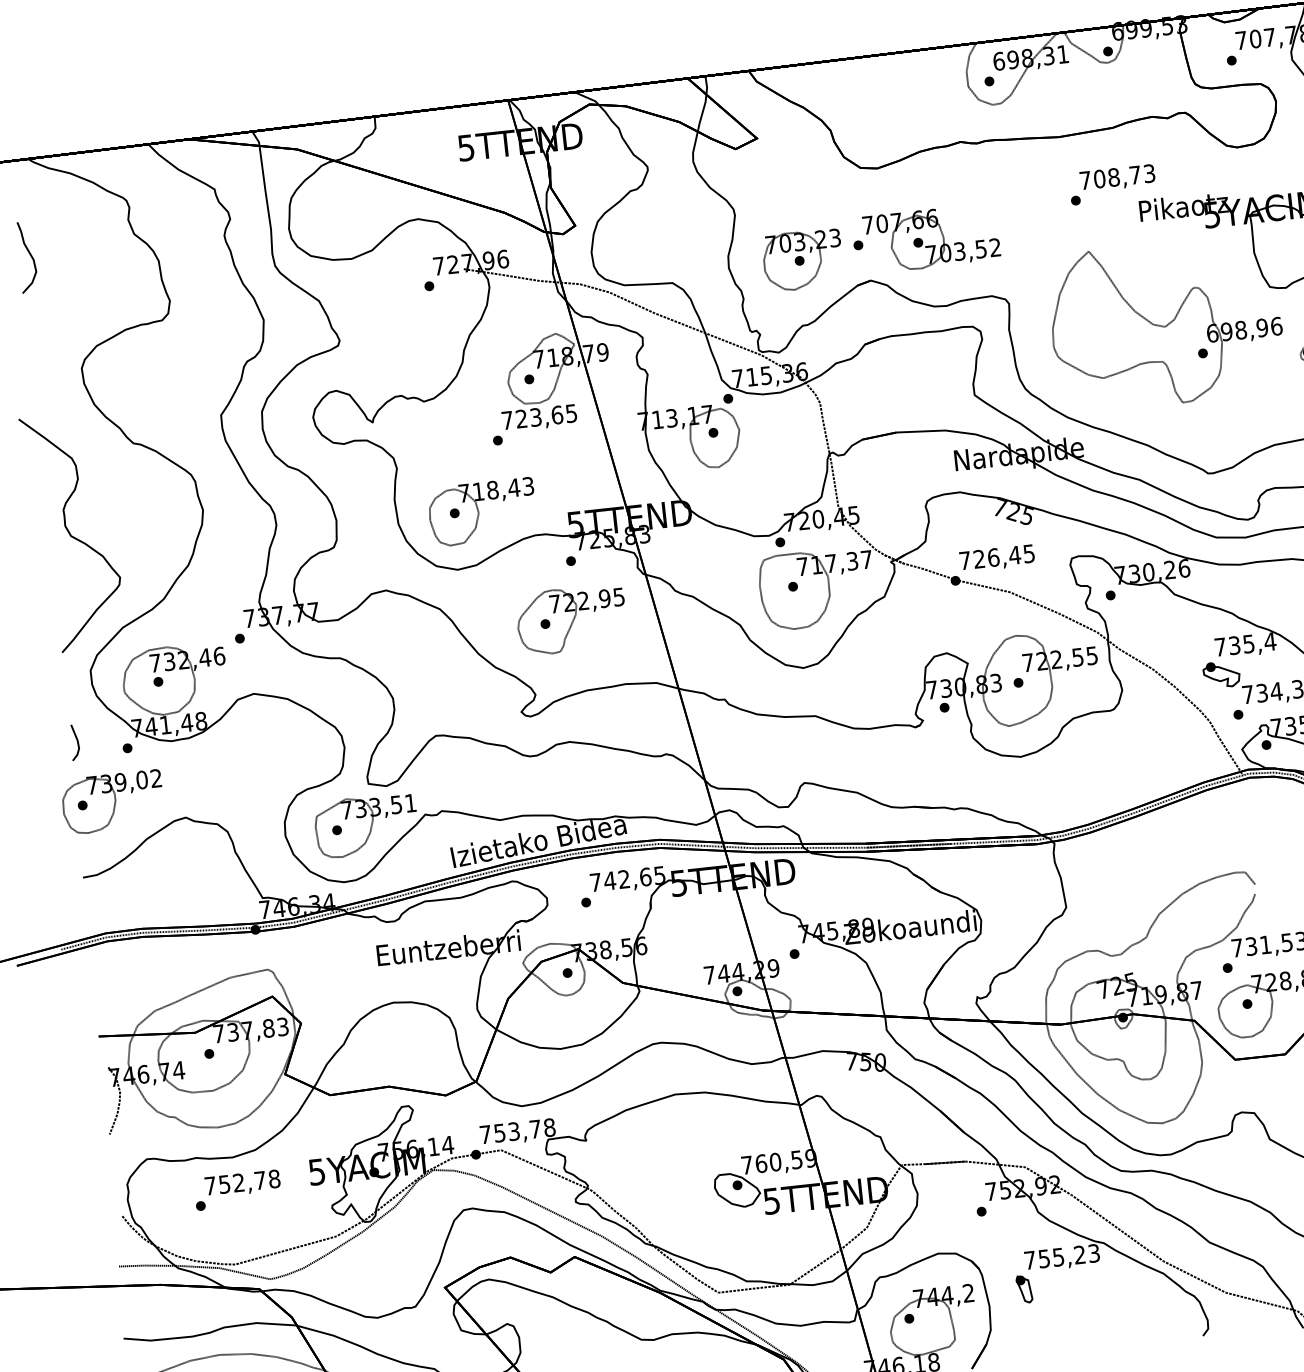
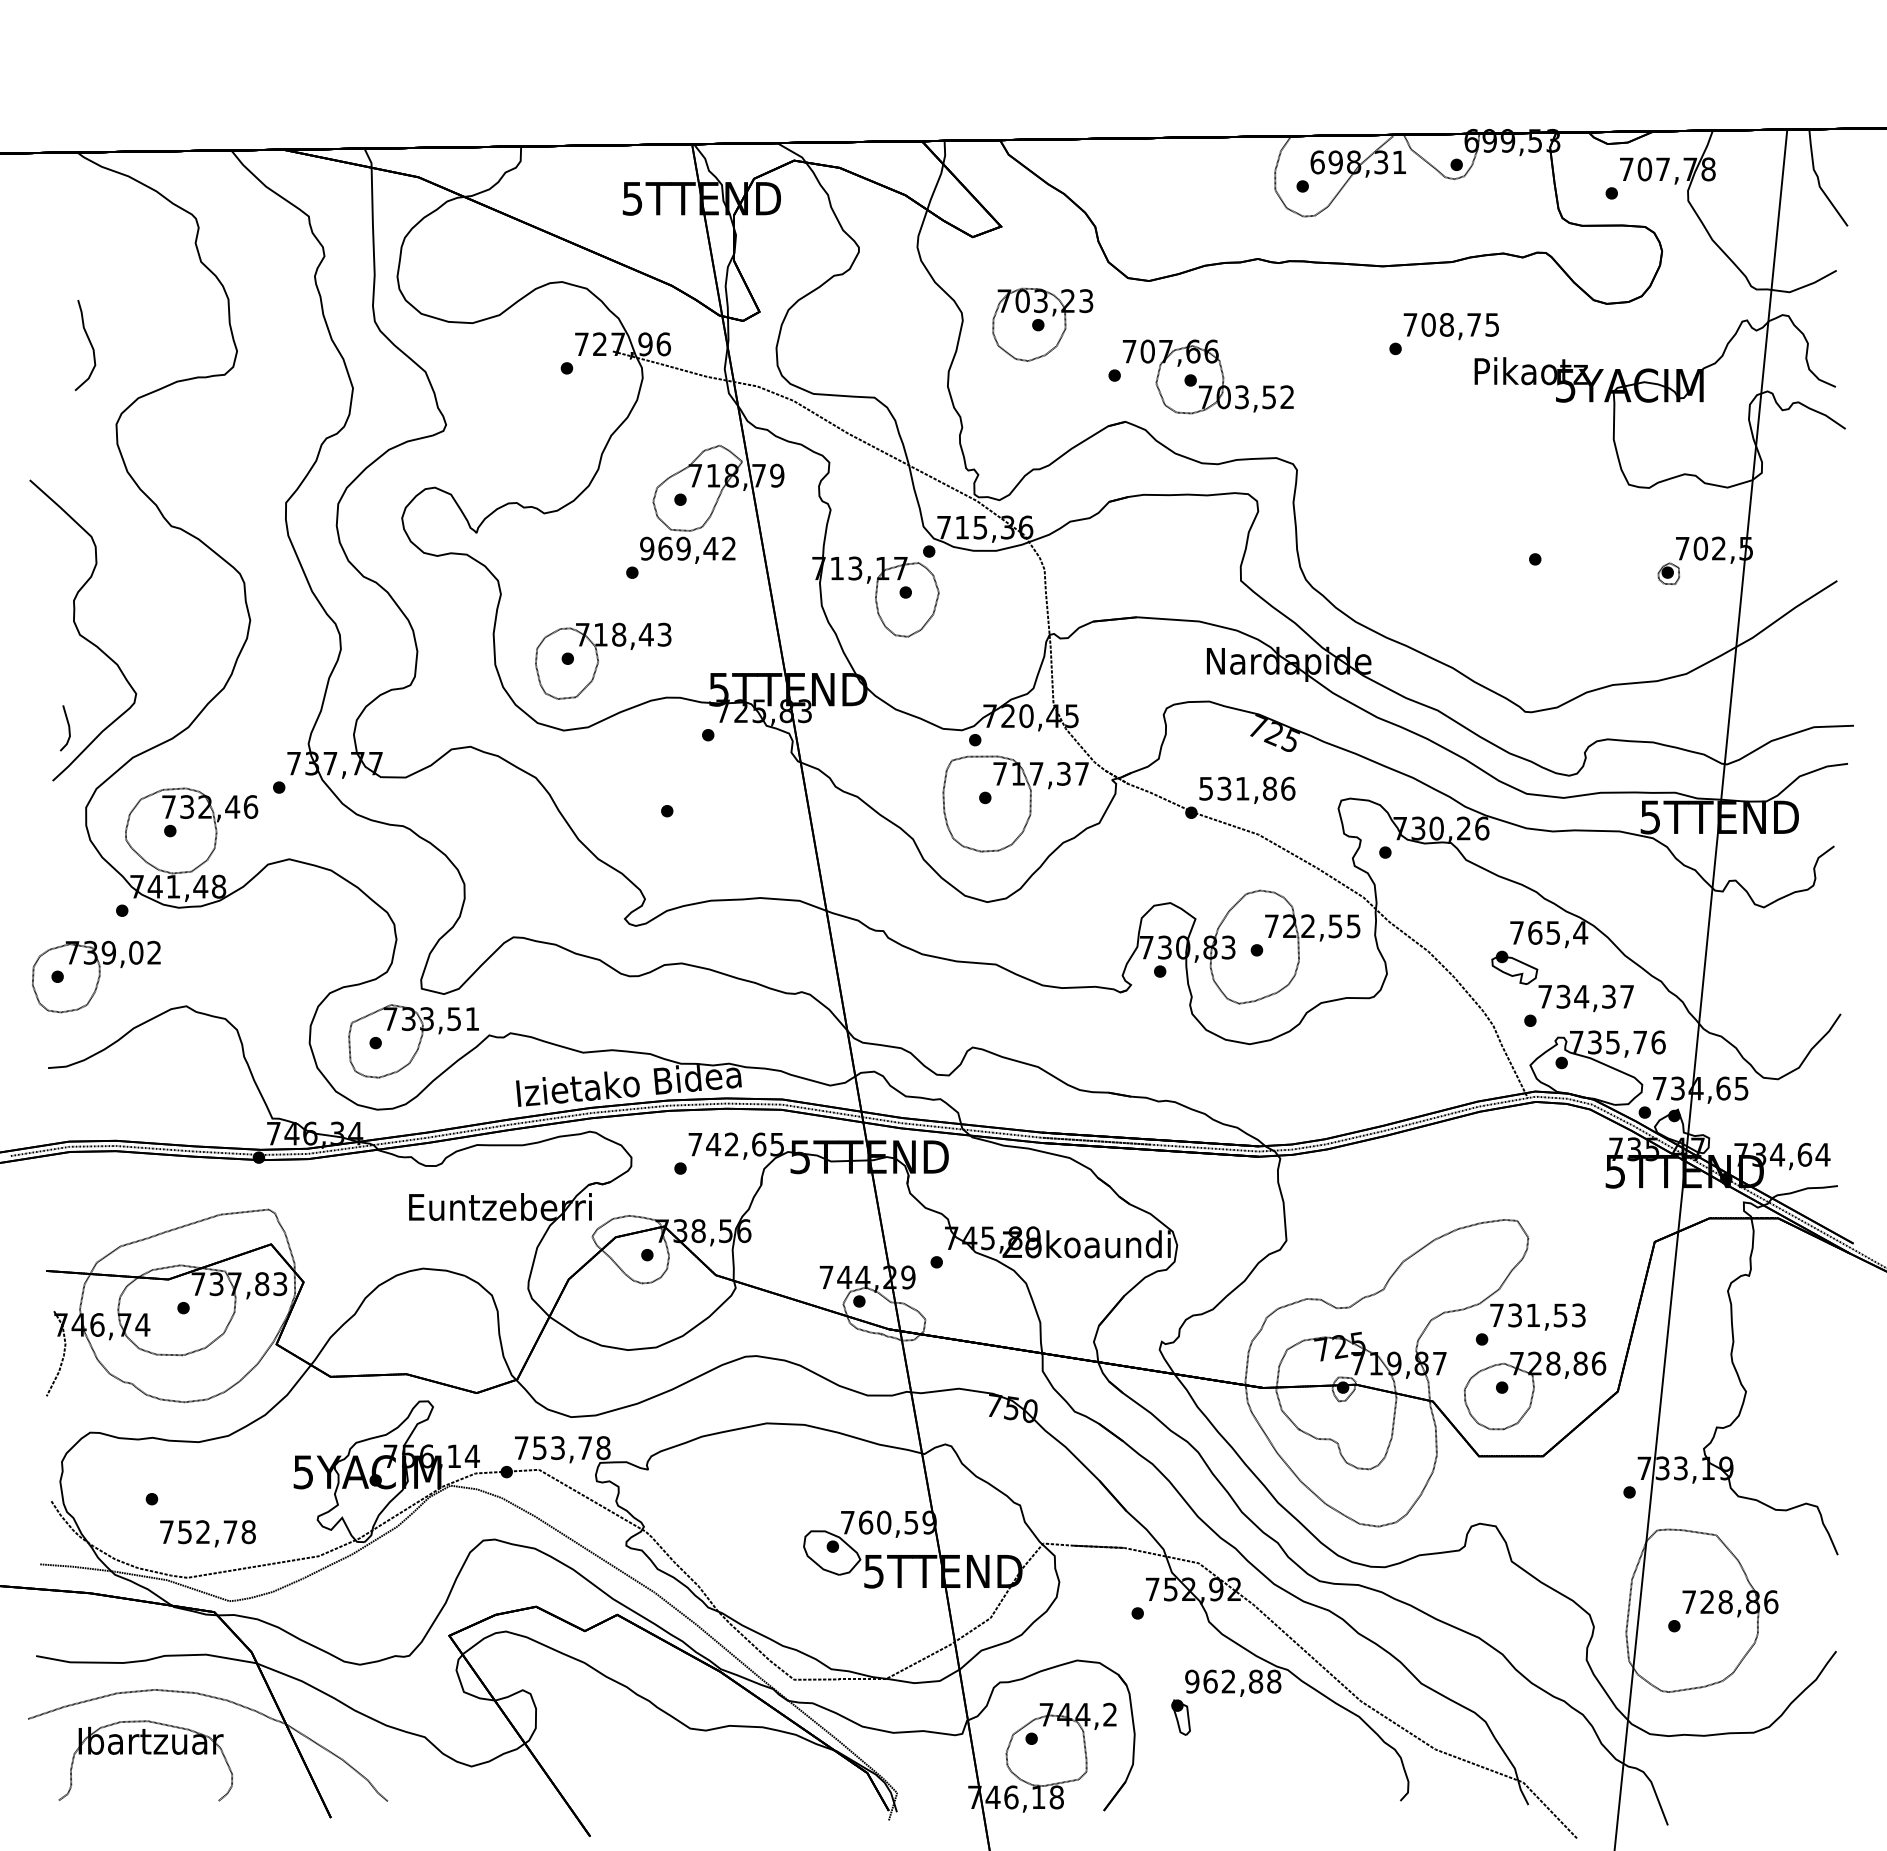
text: (1149, 173) -> (1492, 324), 708,73 -> 708,75
curve: (29, 255) -> (89, 343), moved
part: (802, 260) -> (1042, 324), moved
part: (1165, 323) -> (1492, 516), removed
text: (538, 416) -> (687, 548), 723,65 -> 969,42
text: (997, 557) -> (1247, 788), 726,45 -> 531,86
part: (571, 619) -> (700, 809), removed
text: (1234, 645) -> (1535, 932), 735,4 -> 765,4
line: (77, 742) -> (68, 728), moved
text: (242, 1183) -> (207, 1533), moved
text: (1062, 1256) -> (1233, 1681), 755,23 -> 962,88

